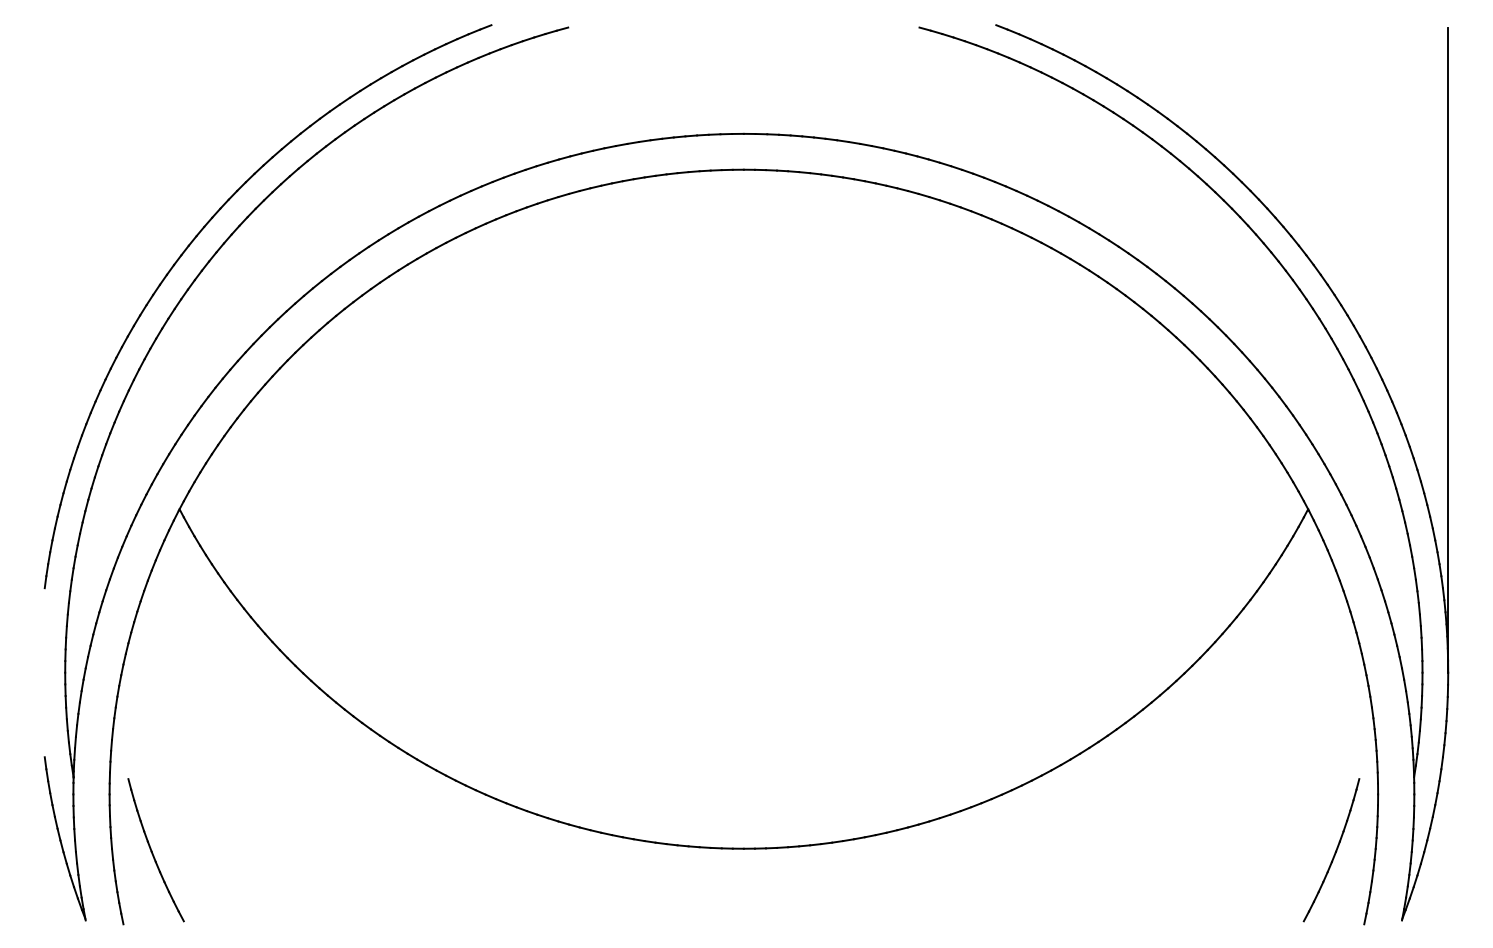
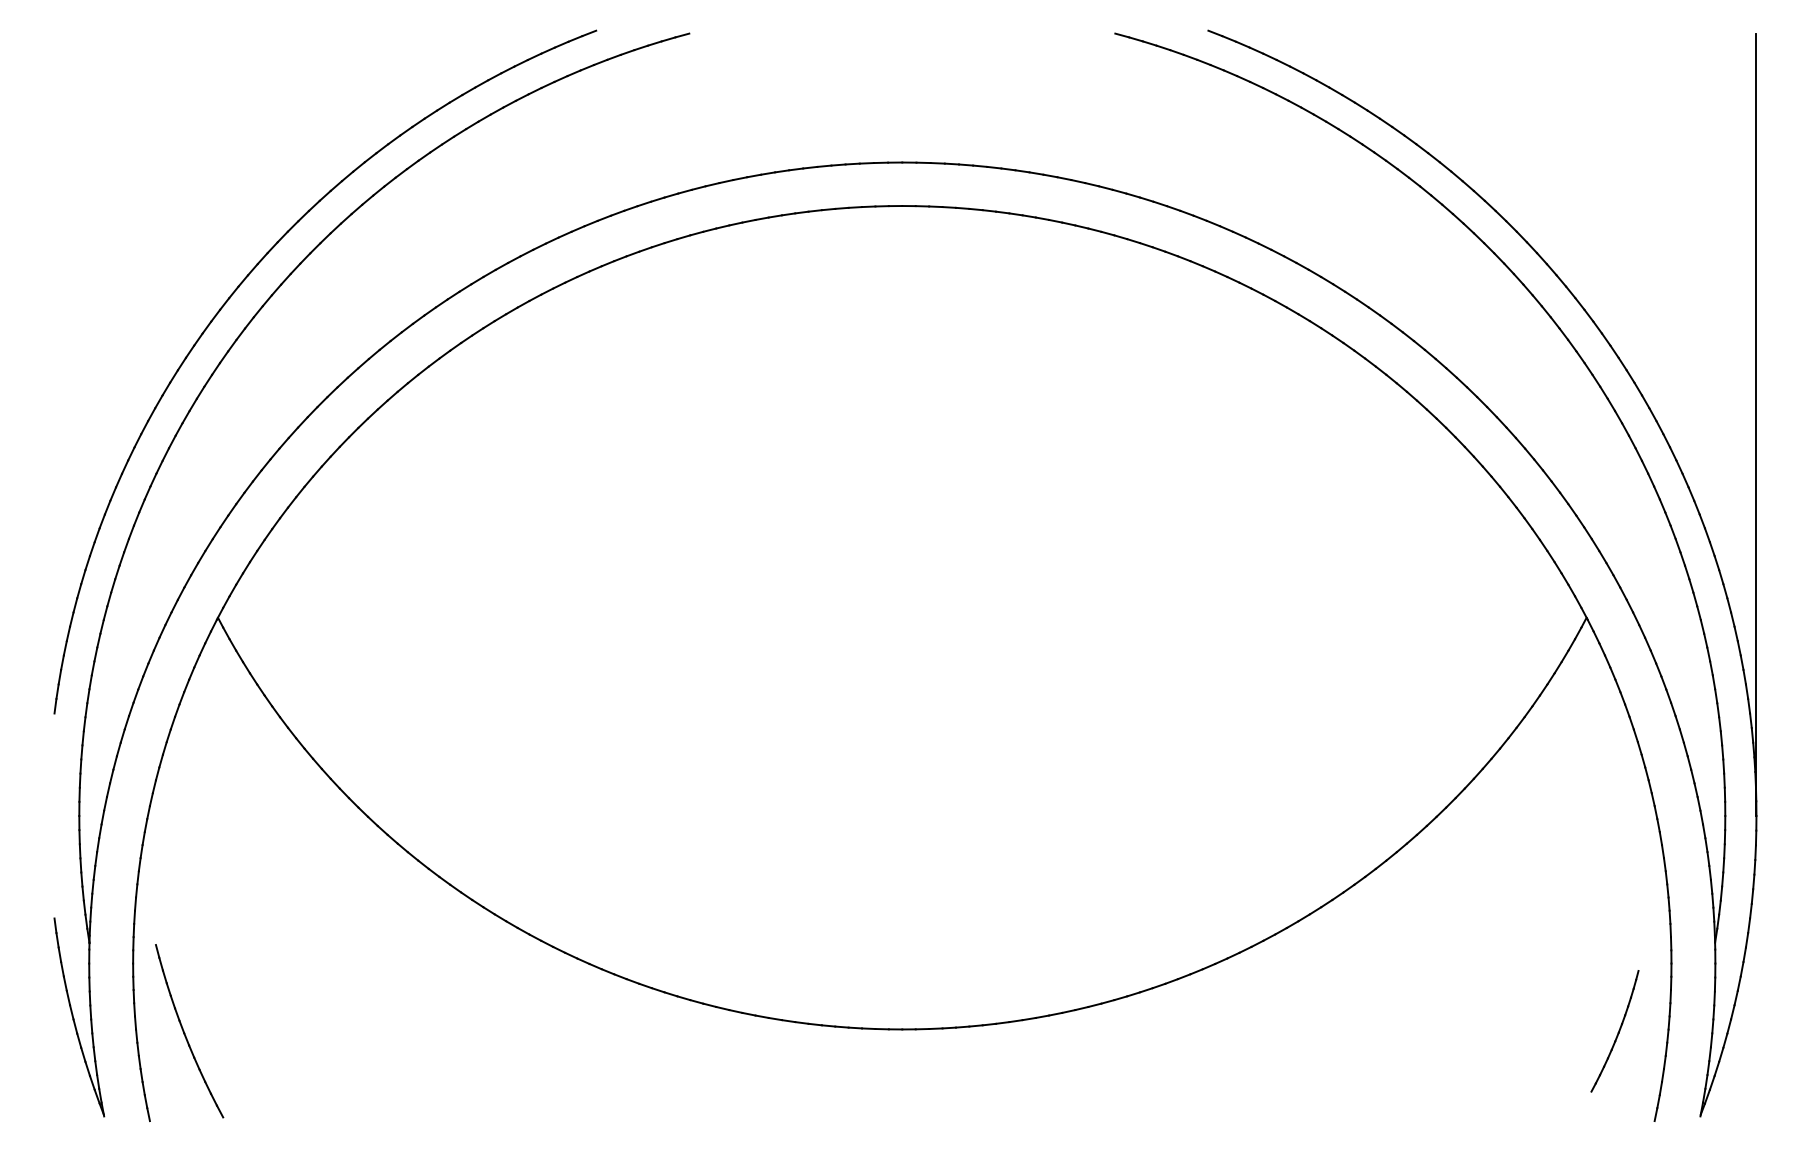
part: (1331, 850) -> (1614, 1031), size x0.7

